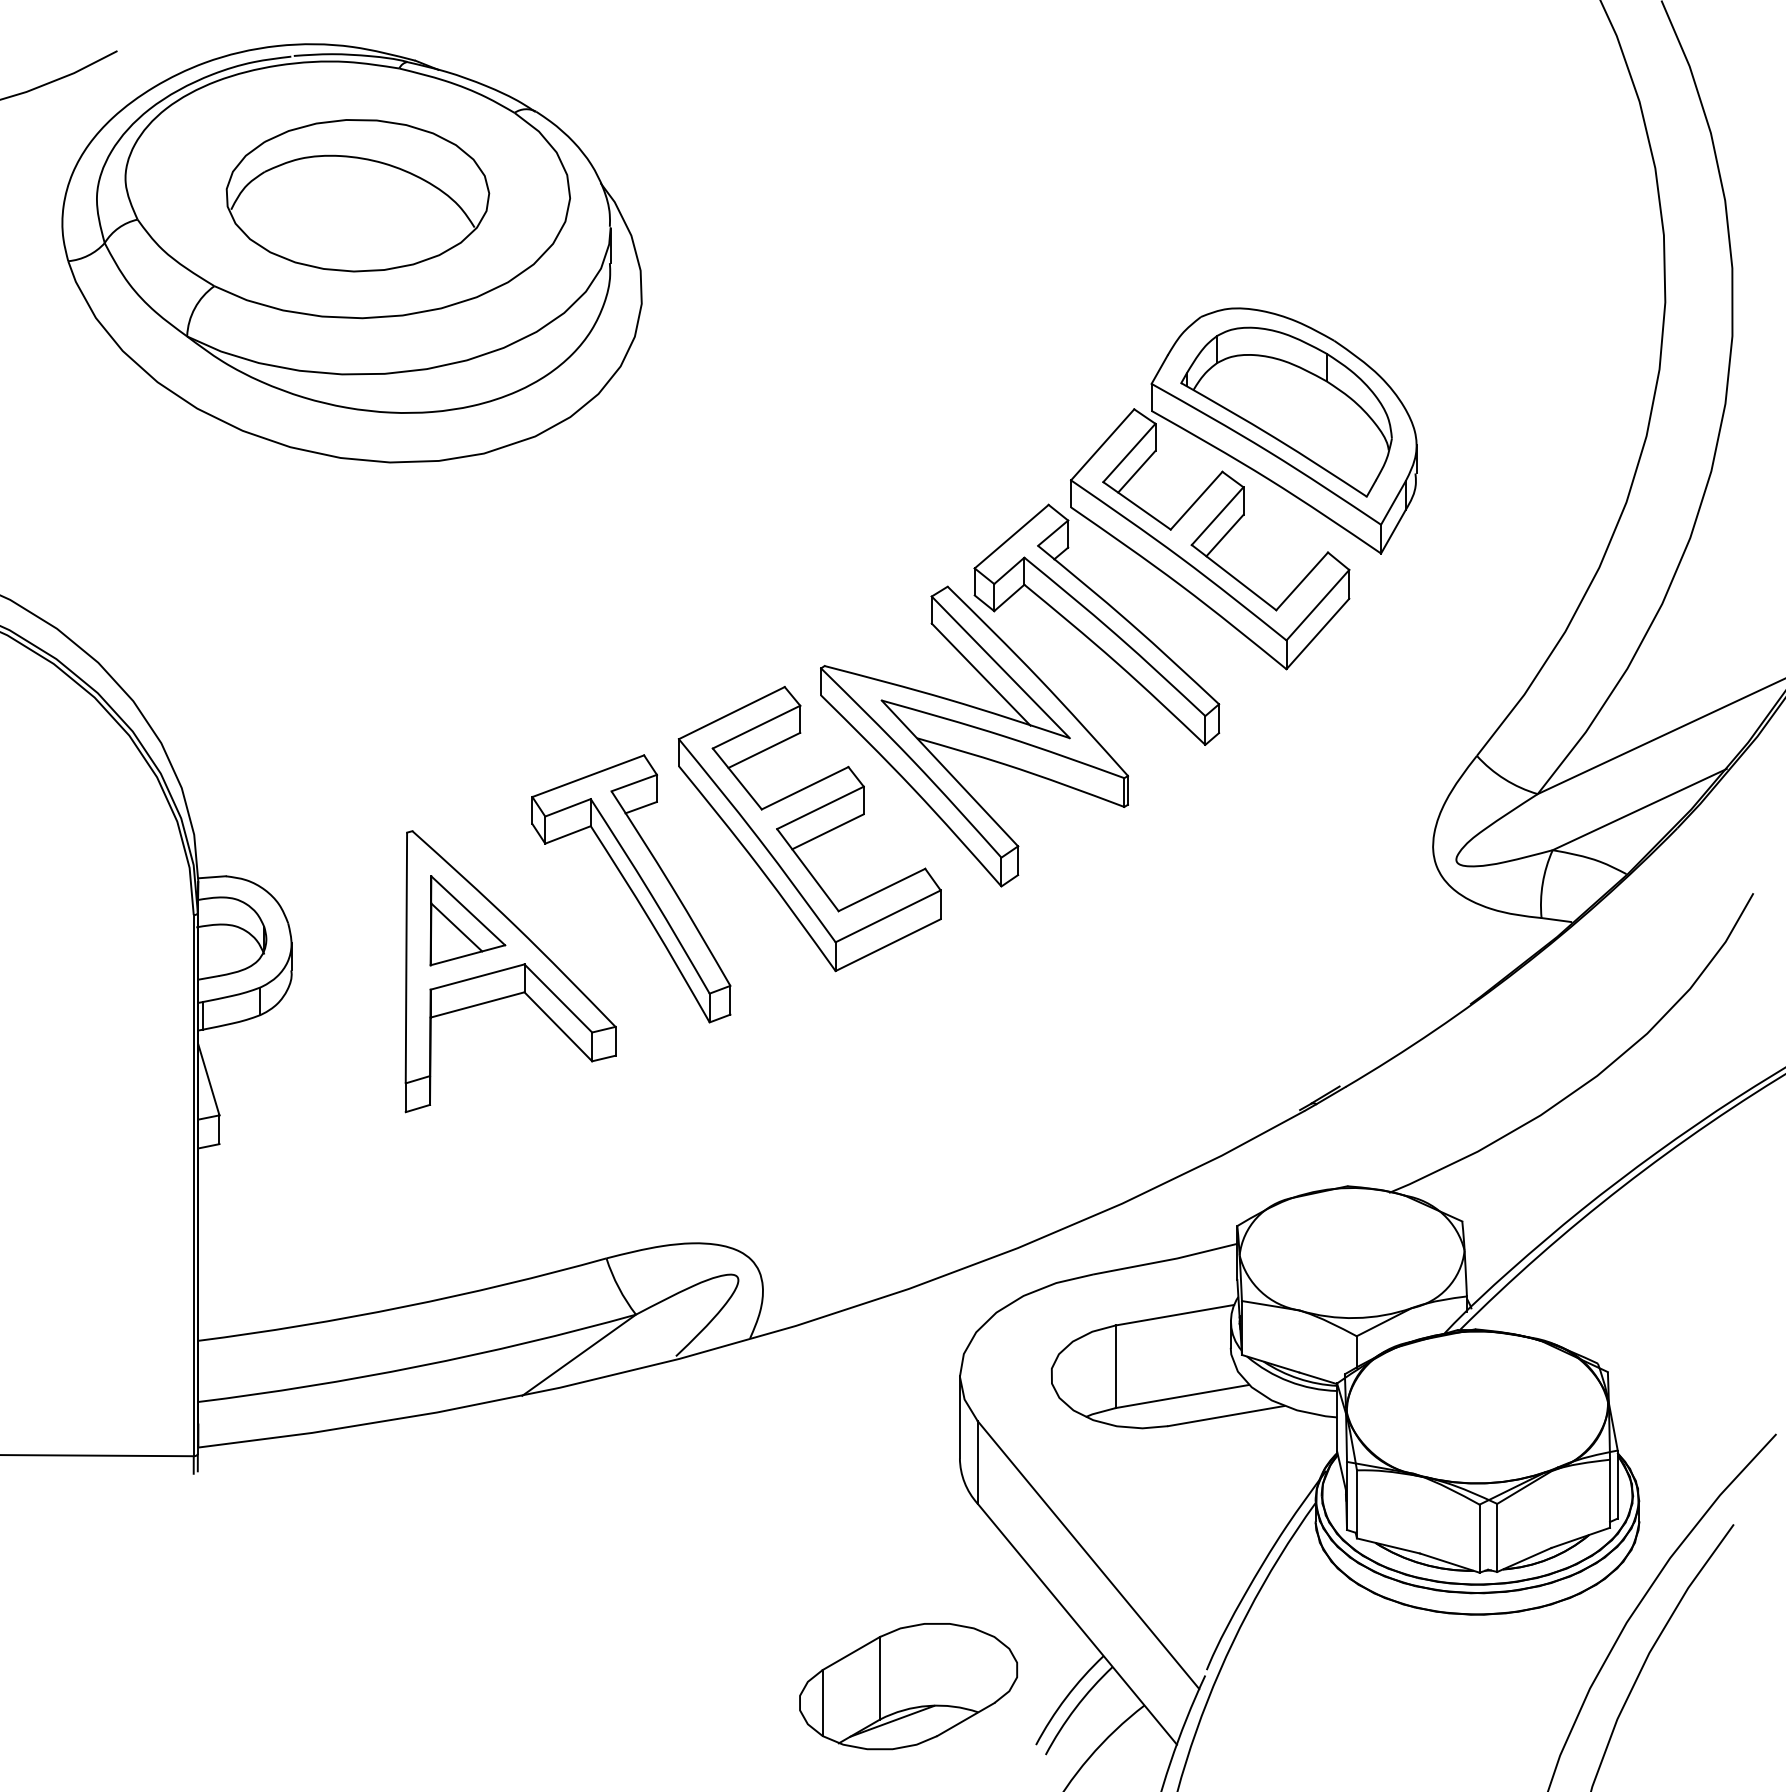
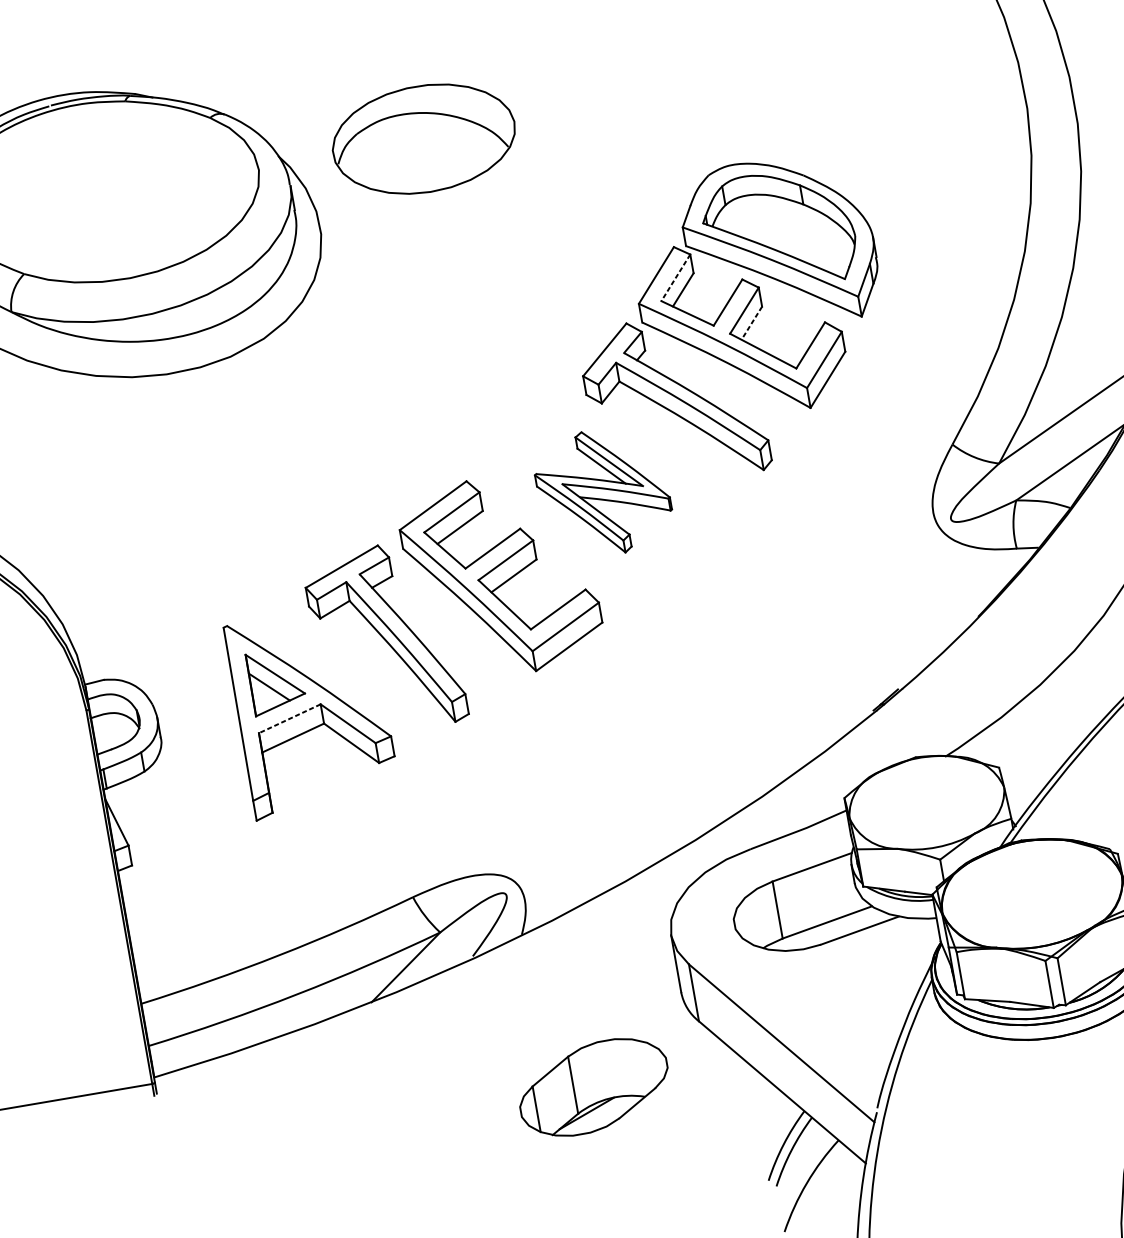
part: (357, 195) -> (423, 139), moved
line: (1129, 453) -> (675, 278), solid -> dashed
line: (1224, 535) -> (751, 323), solid -> dashed
part: (974, 736) -> (603, 492), size x0.6
line: (477, 977) -> (289, 719), solid -> dashed
part: (908, 1686) -> (593, 1087), moved

